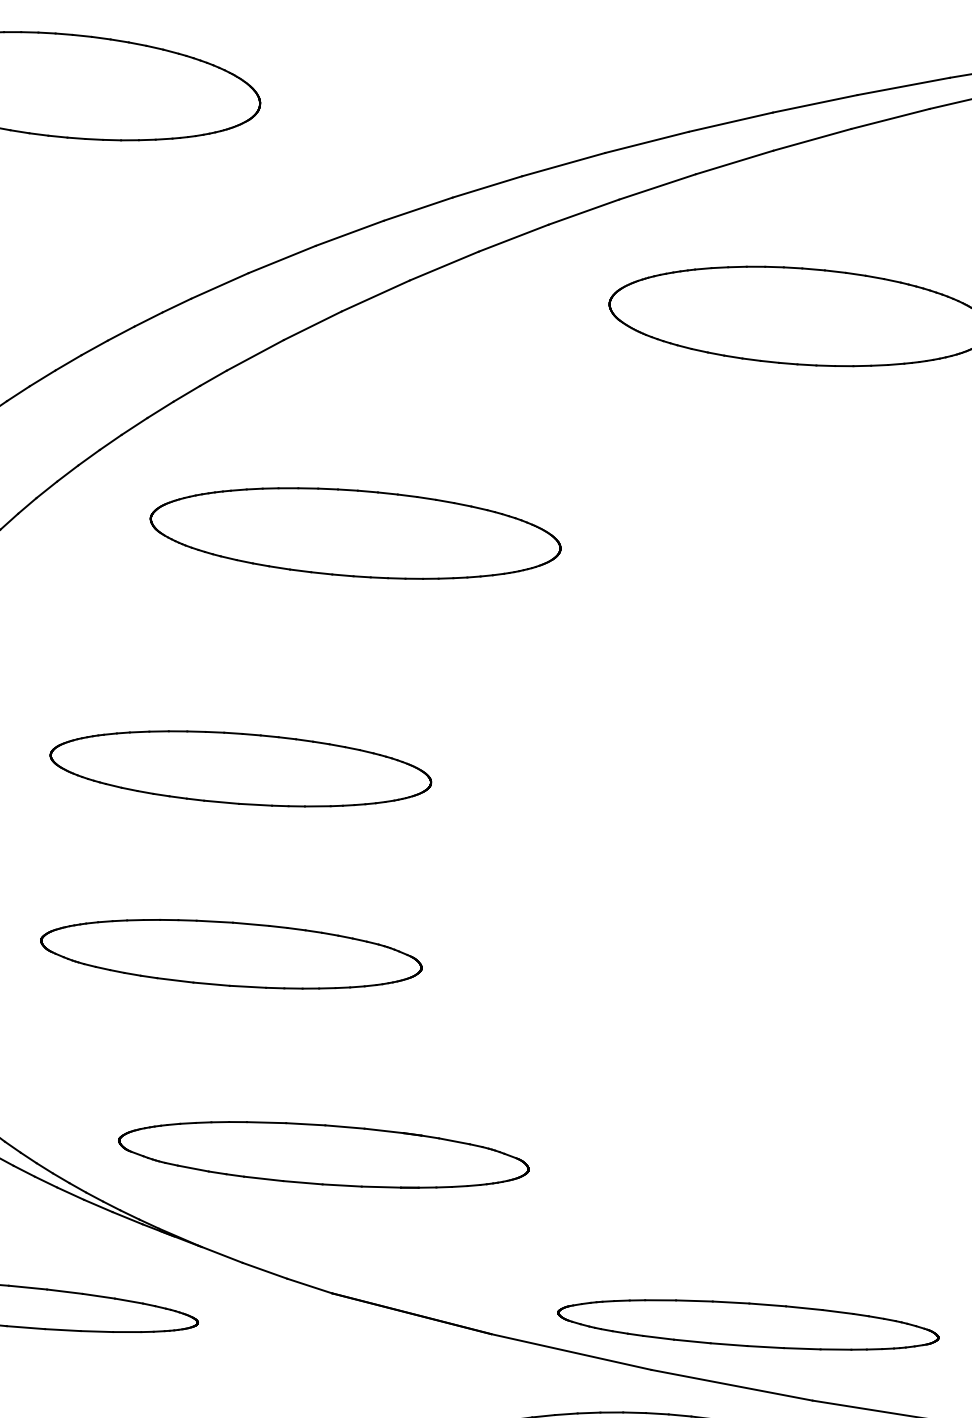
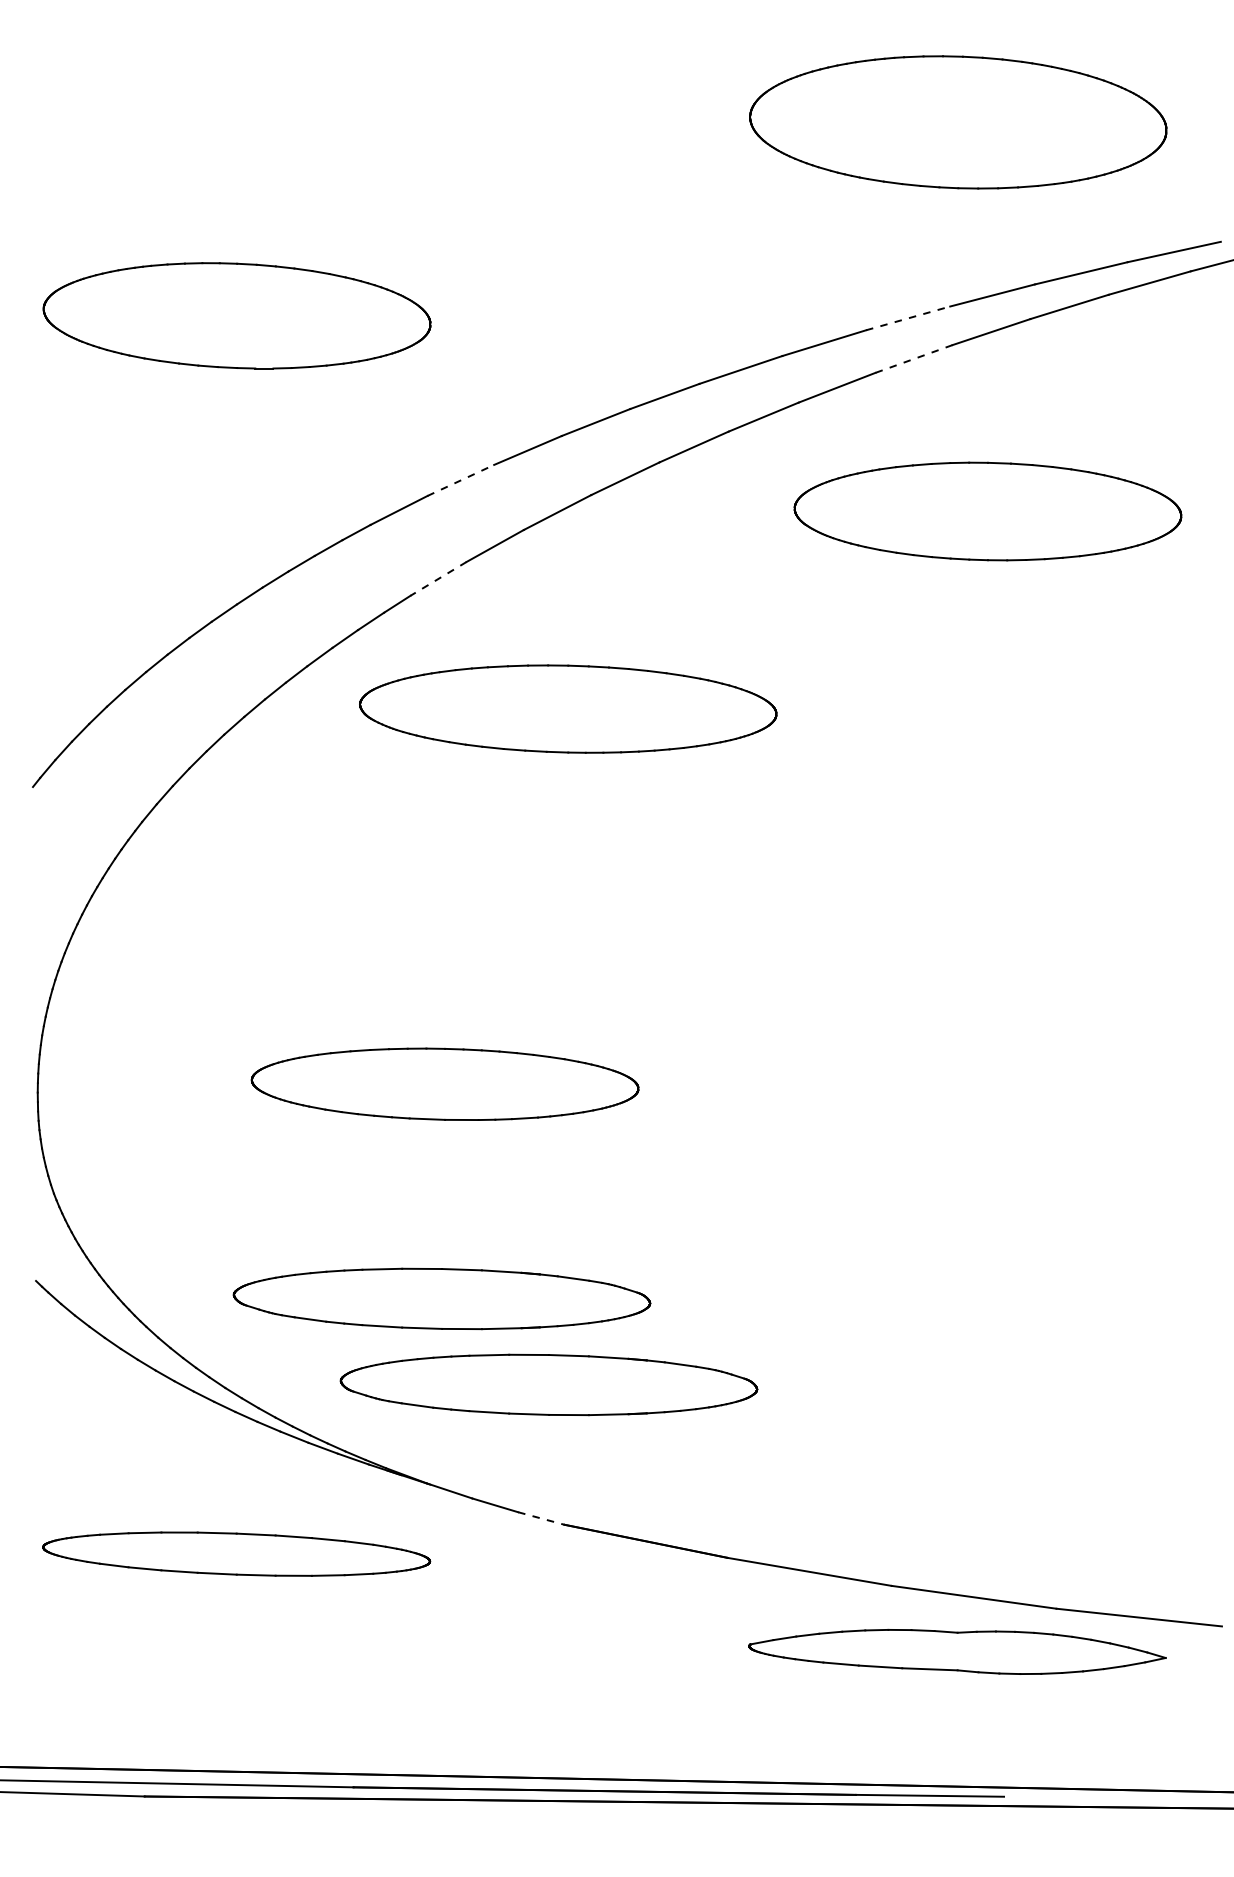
line: (731, 122) -> (908, 318), solid -> dashed
line: (734, 162) -> (913, 359), solid -> dashed
line: (281, 259) -> (460, 480), solid -> dashed
line: (255, 354) -> (438, 578), solid -> dashed
part: (355, 532) -> (568, 708), moved
part: (240, 768) -> (444, 1083), moved
part: (230, 954) -> (444, 1186), removed
part: (222, 1064) -> (441, 1298), added
line: (309, 1286) -> (541, 1518), solid -> dashed
part: (748, 1324) -> (987, 1534), removed

